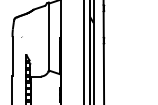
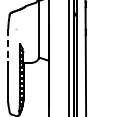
line: (12, 57) -> (8, 46), solid -> dashed

